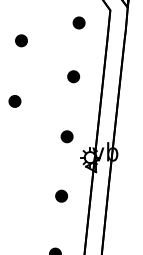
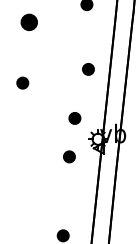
part: (21, 40) -> (29, 22), size x1.4
part: (73, 76) -> (88, 69), moved
part: (61, 195) -> (69, 156), moved

